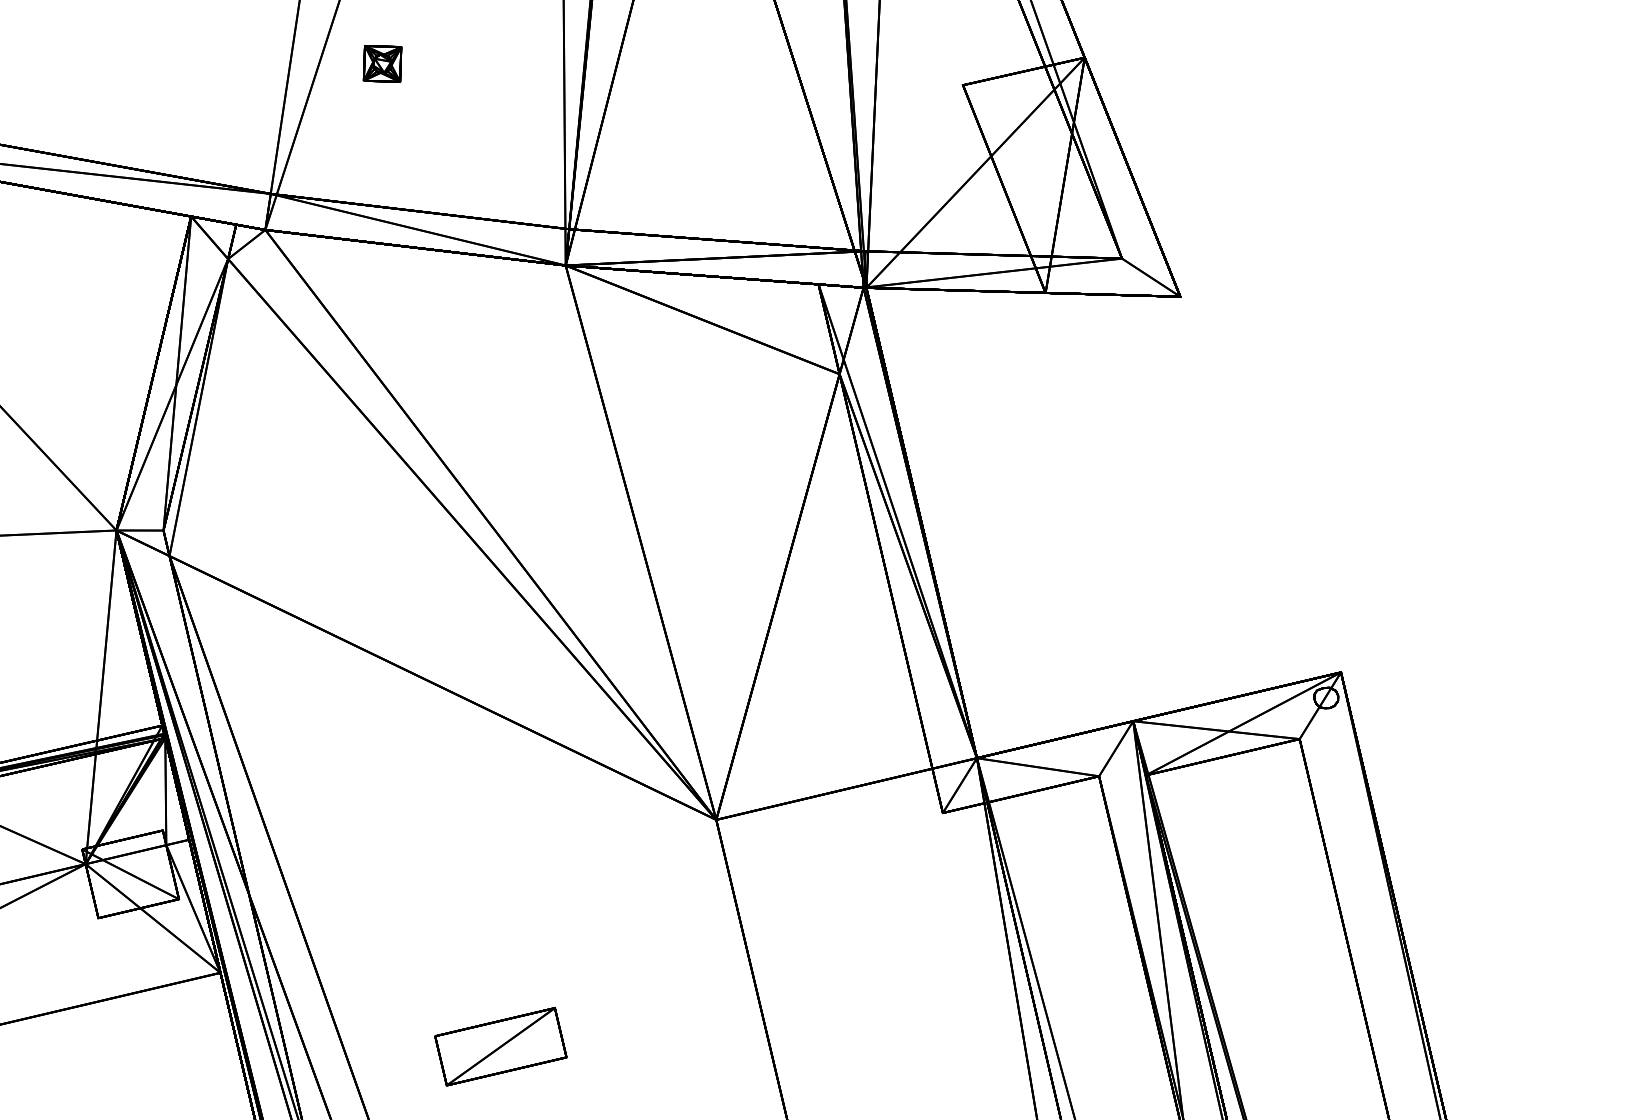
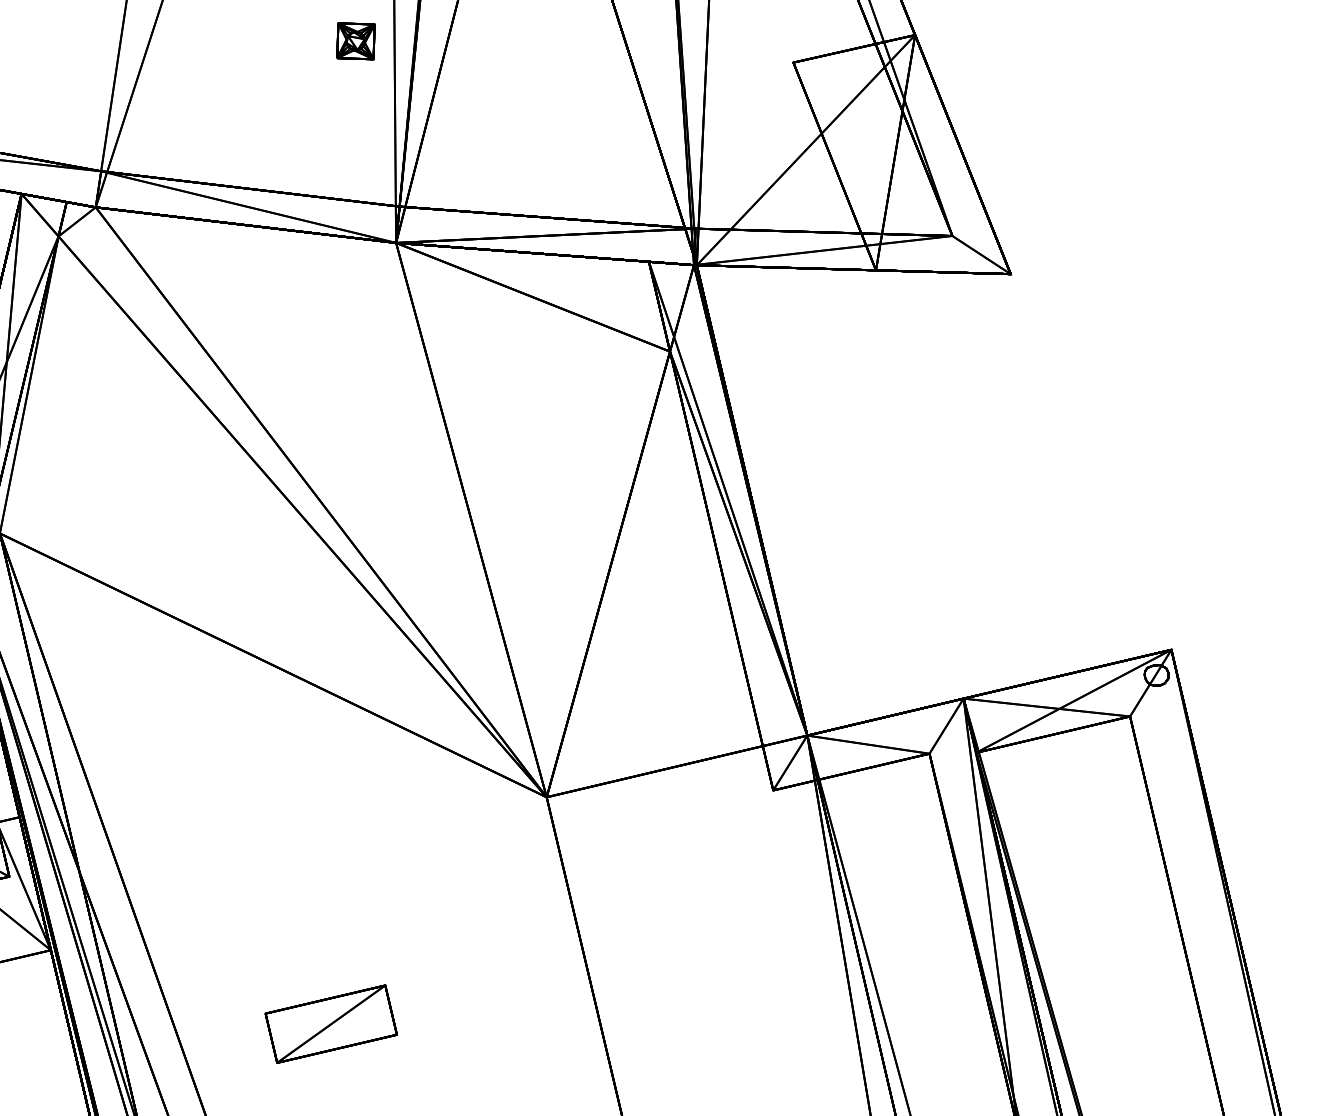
part: (382, 63) -> (355, 40), moved

